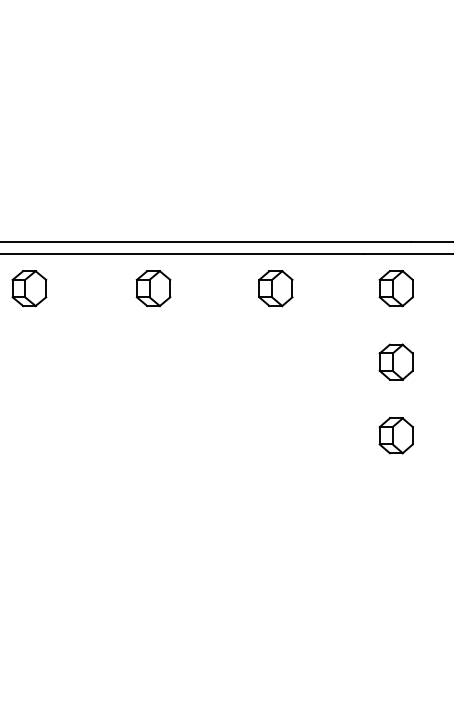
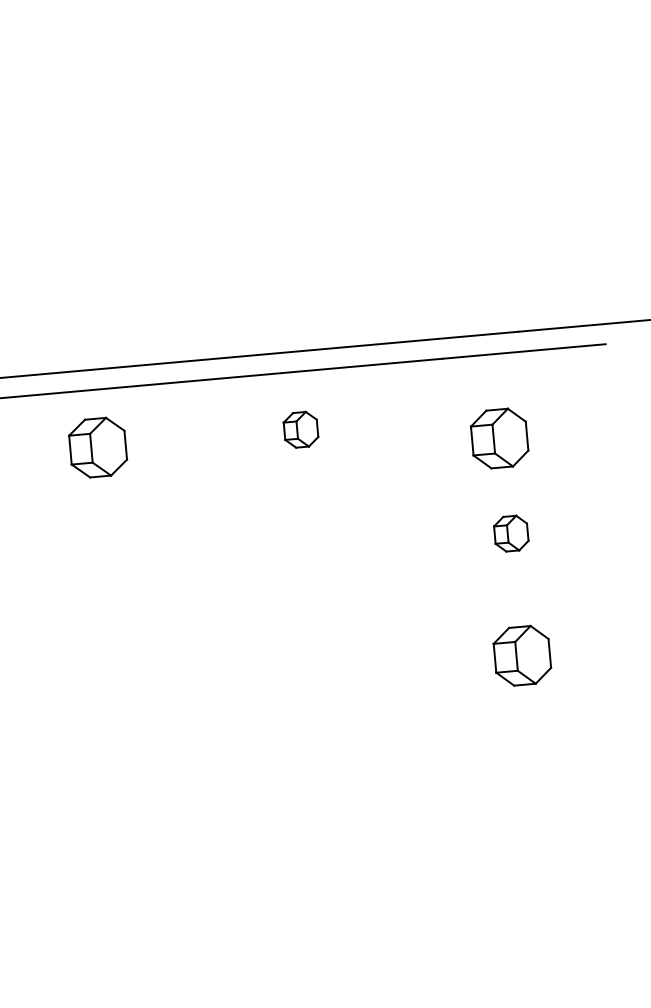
part: (275, 288) -> (300, 429), size x0.6
part: (395, 288) -> (498, 438), moved
part: (395, 361) -> (510, 532), size x0.6

